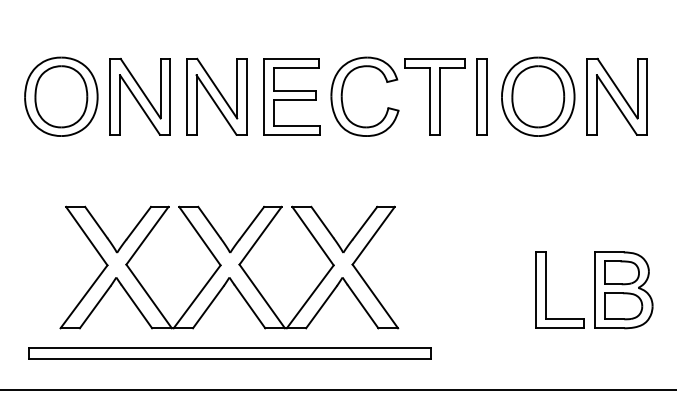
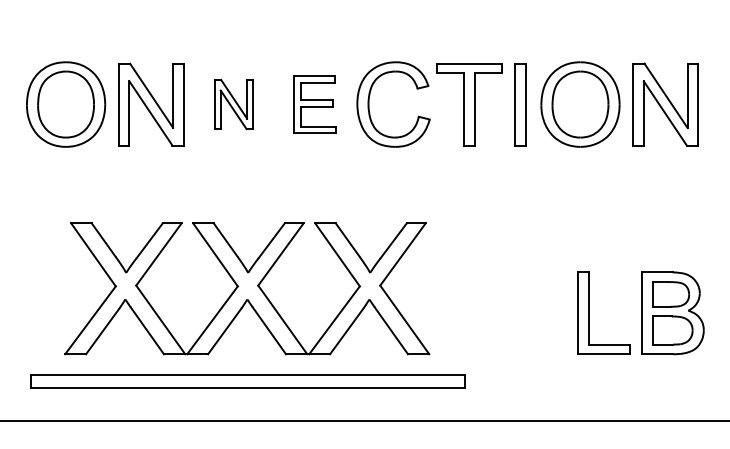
part: (216, 96) -> (233, 104), size x0.6
part: (291, 96) -> (314, 104), size x0.7

